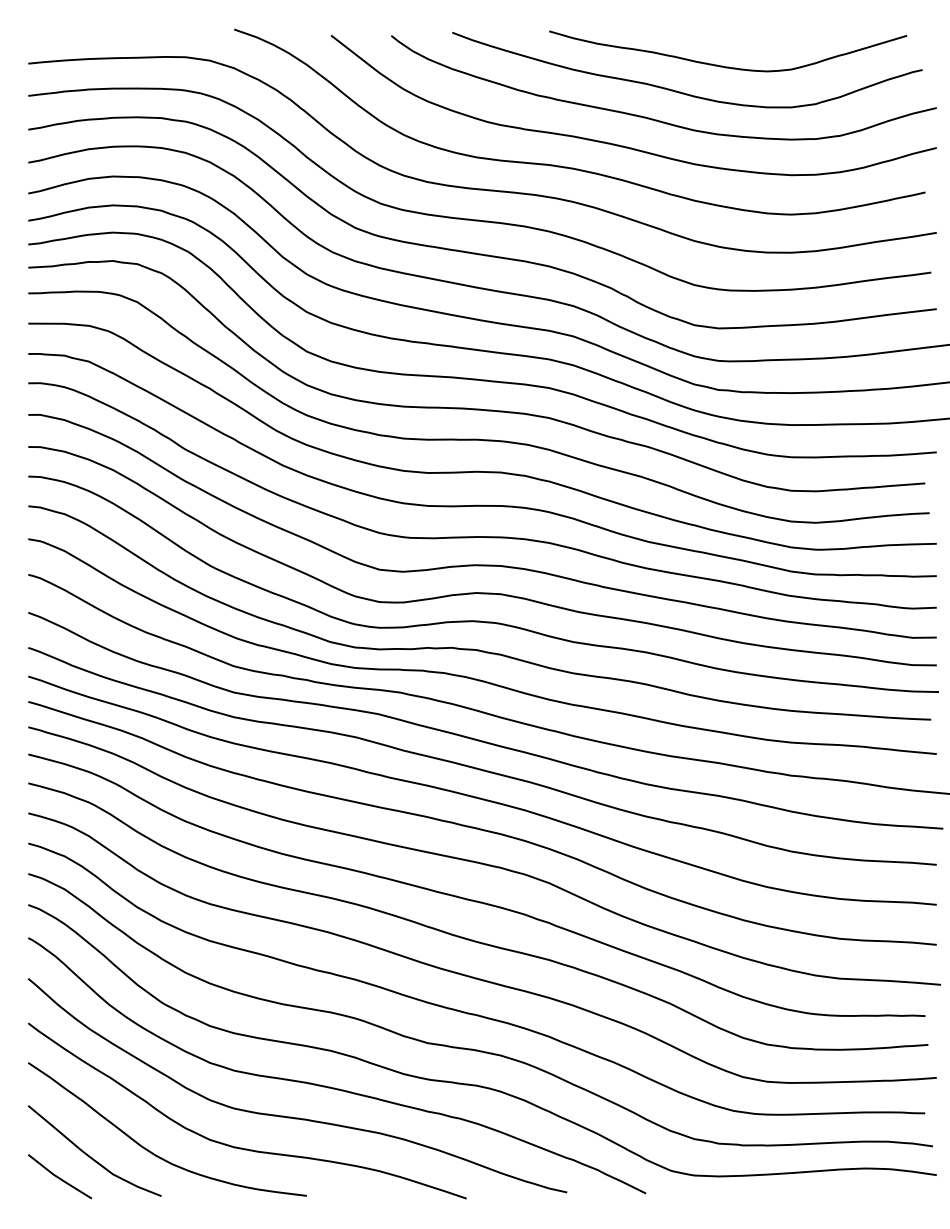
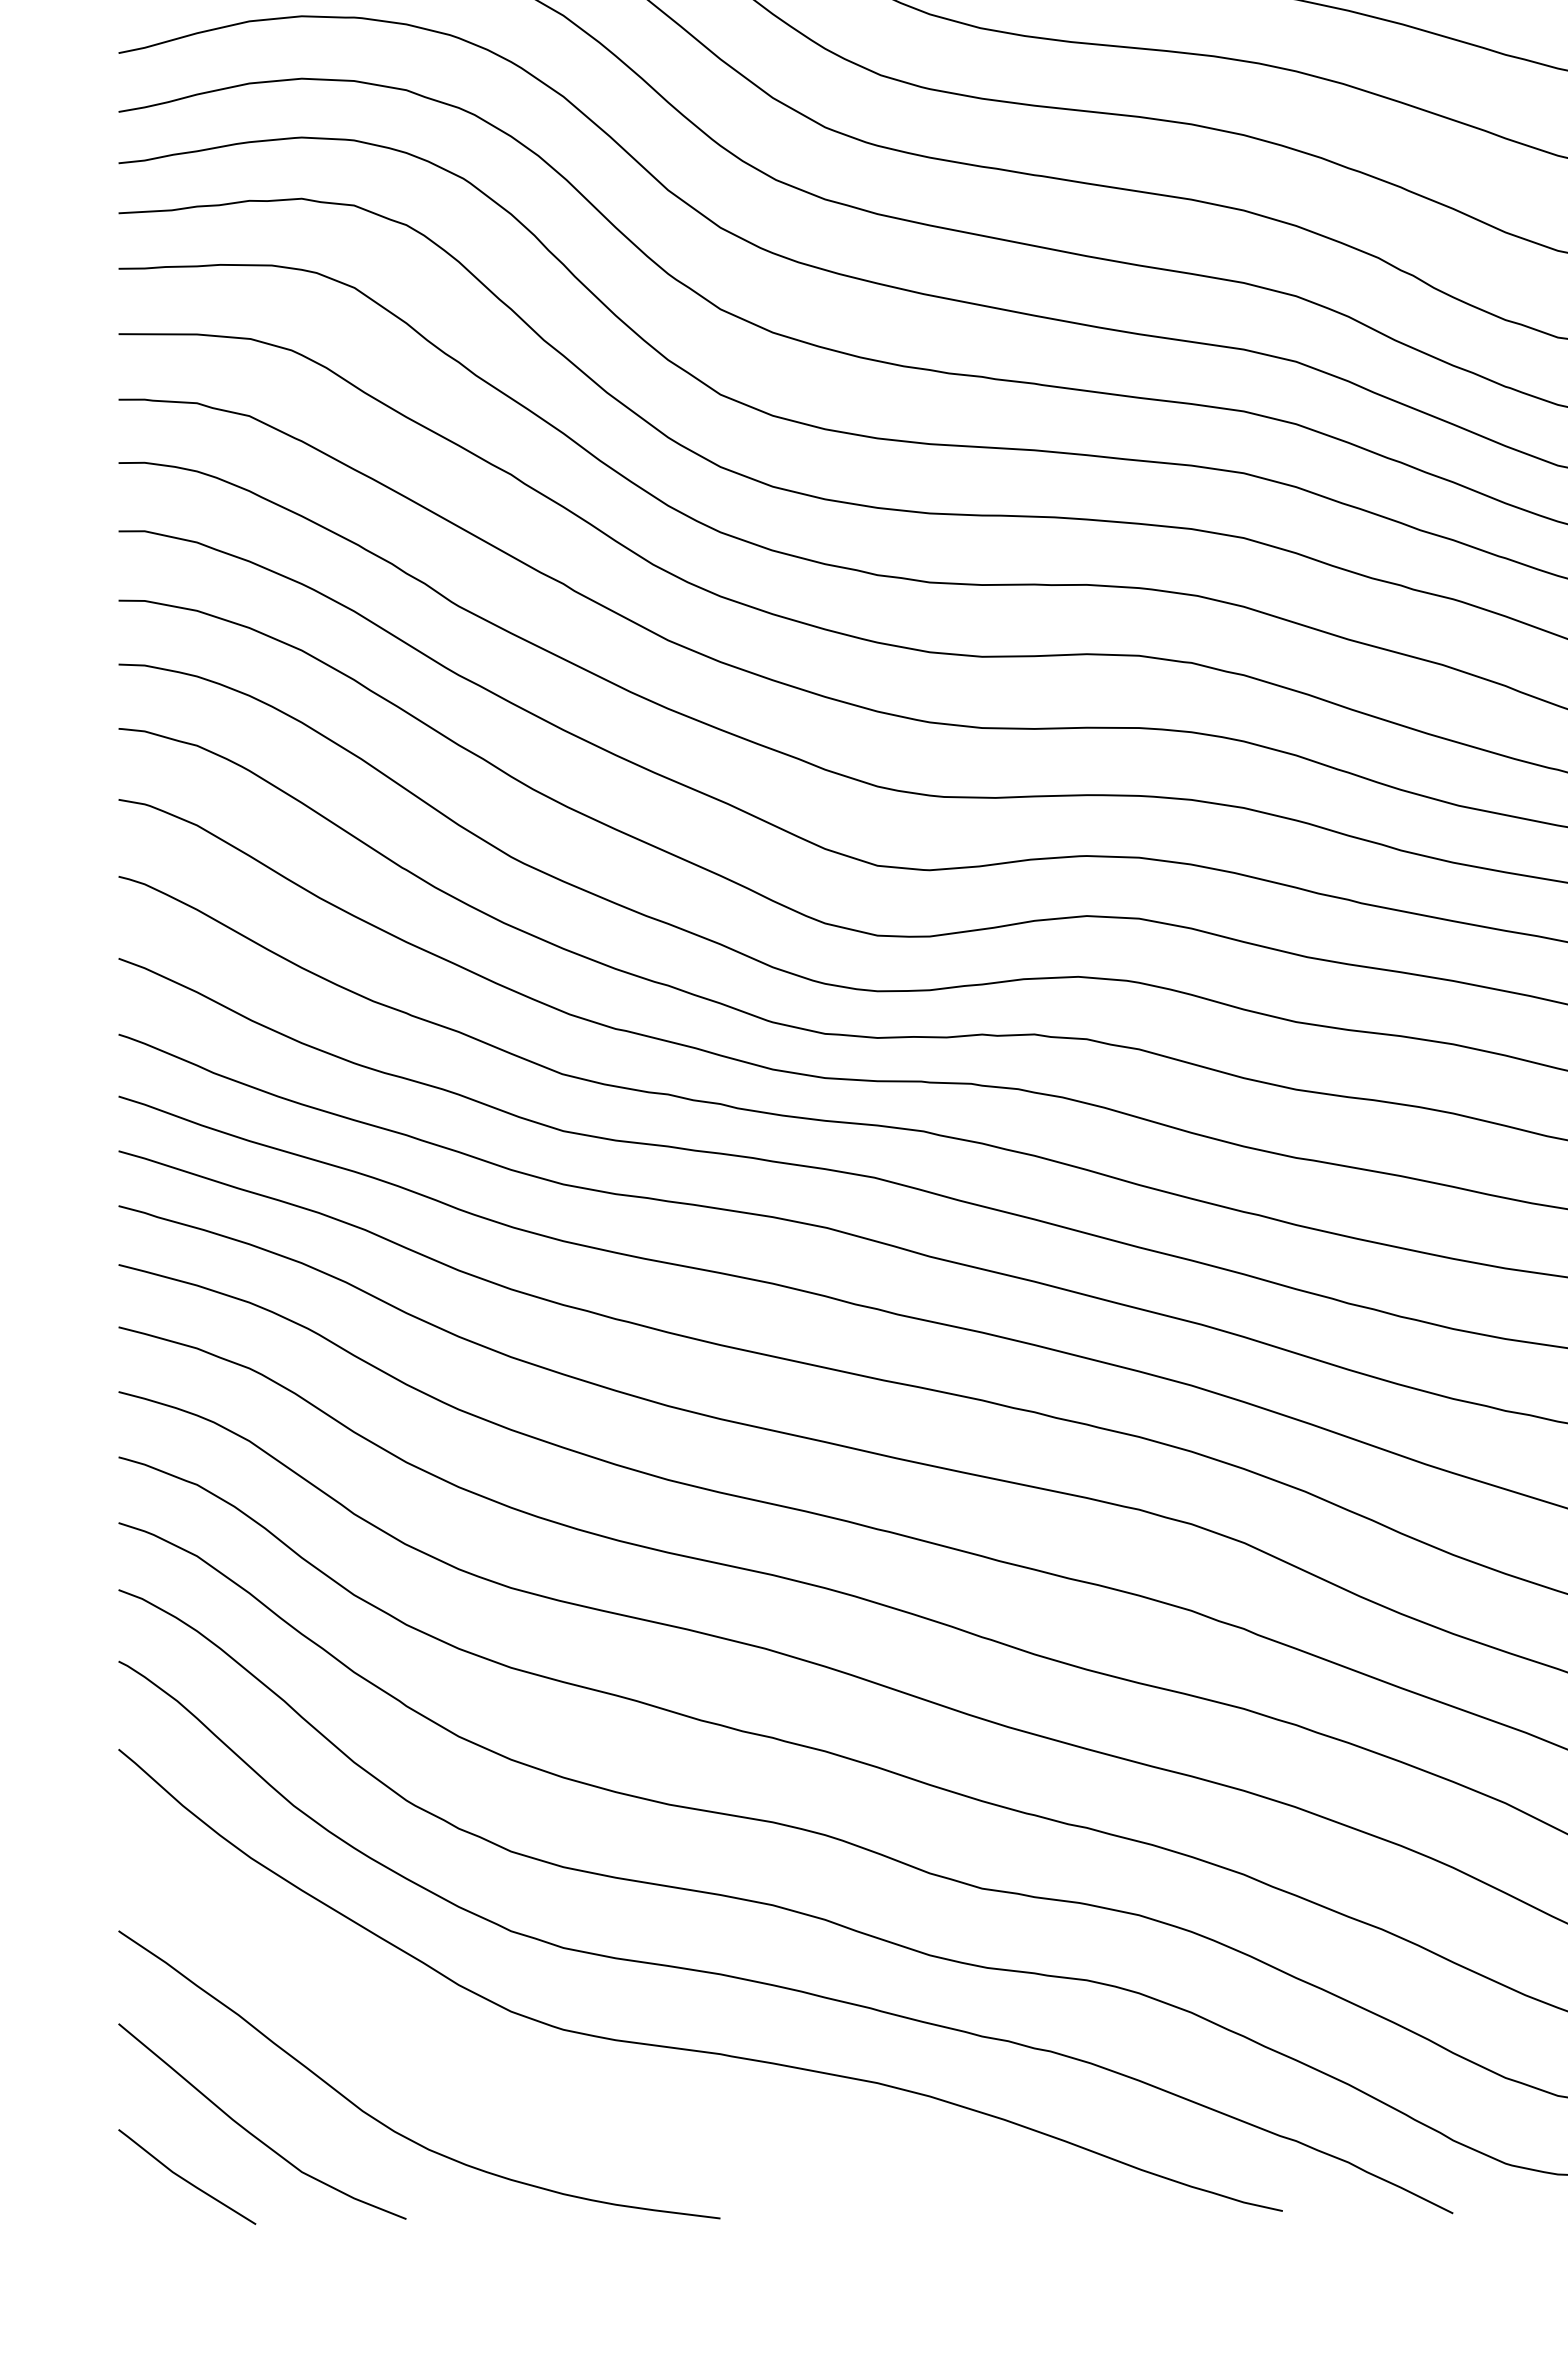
curve: (242, 1147) -> (581, 2113), removed

